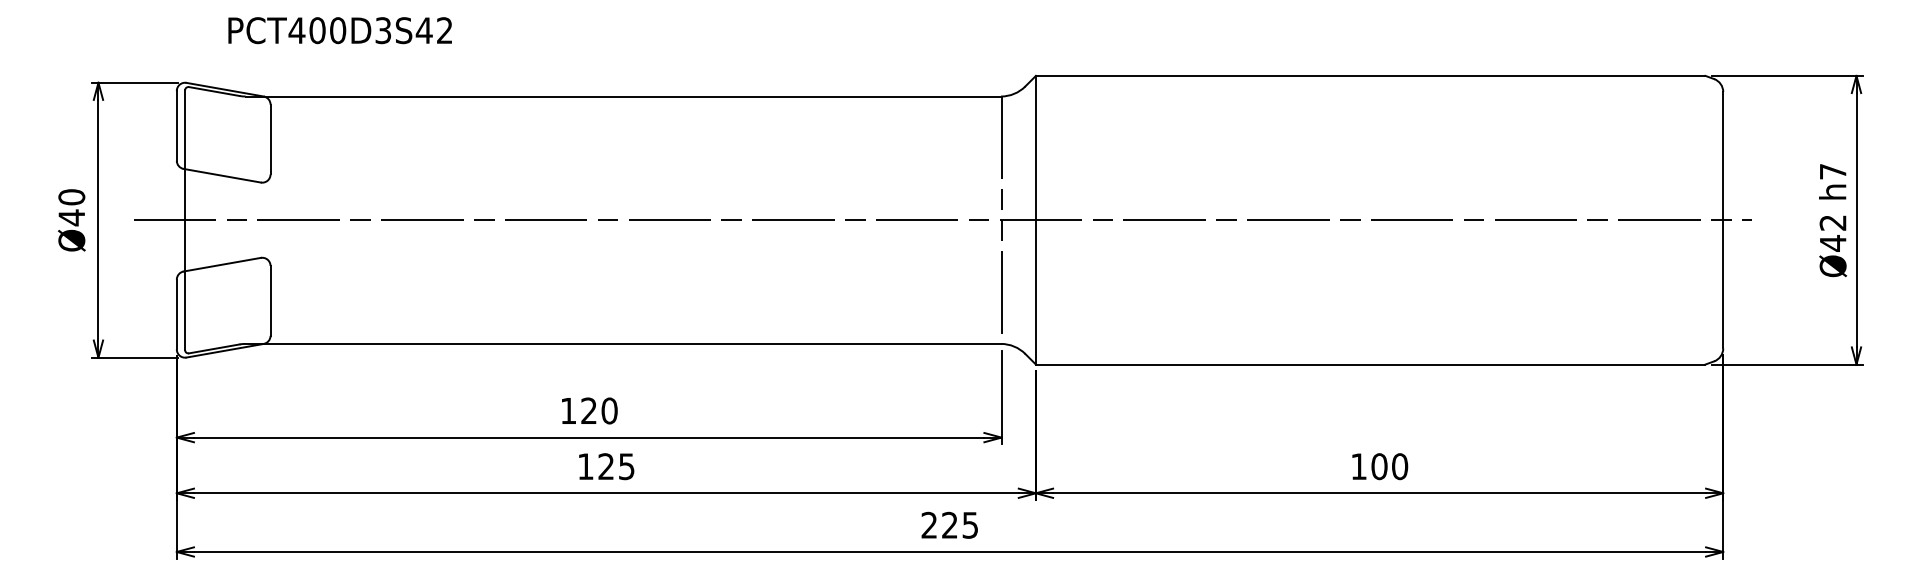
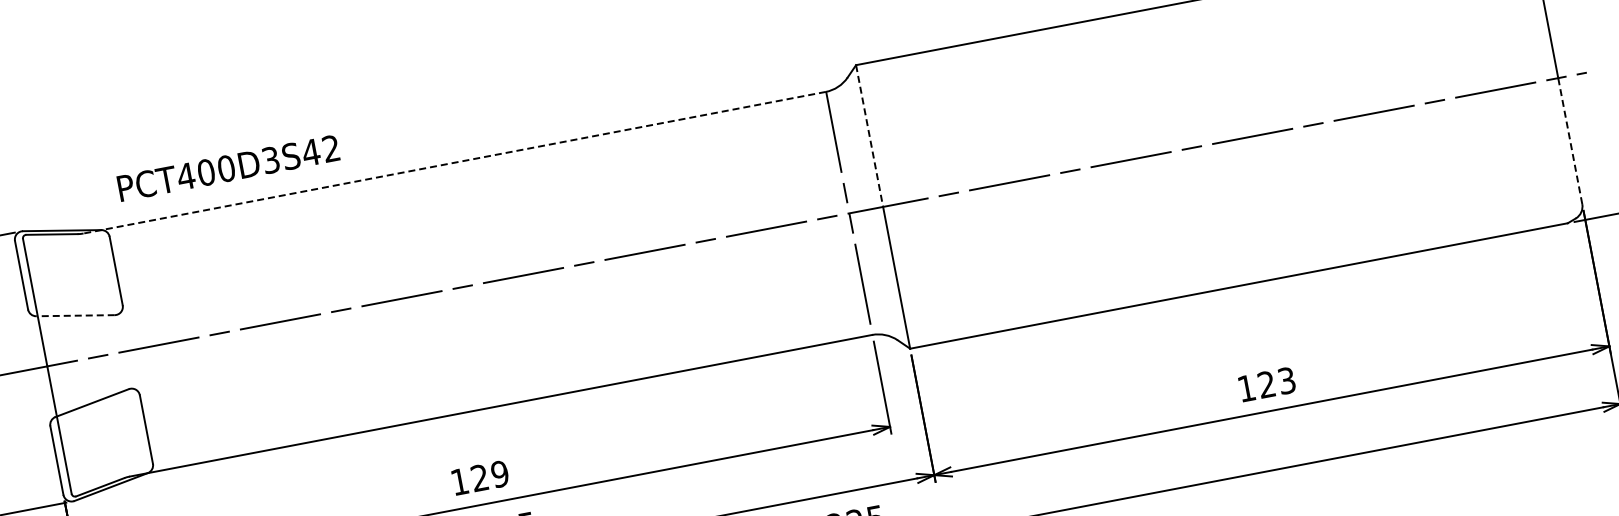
text: (339, 30) -> (227, 168), moved
line: (623, 96) -> (454, 162), solid -> dashed
line: (1035, 148) -> (869, 136), solid -> dashed
line: (221, 175) -> (74, 315), solid -> dashed
line: (1723, 283) -> (1570, 140), solid -> dashed
text: (609, 410) -> (499, 473), 120 -> 129
text: (1389, 466) -> (1276, 382), 100 -> 123

